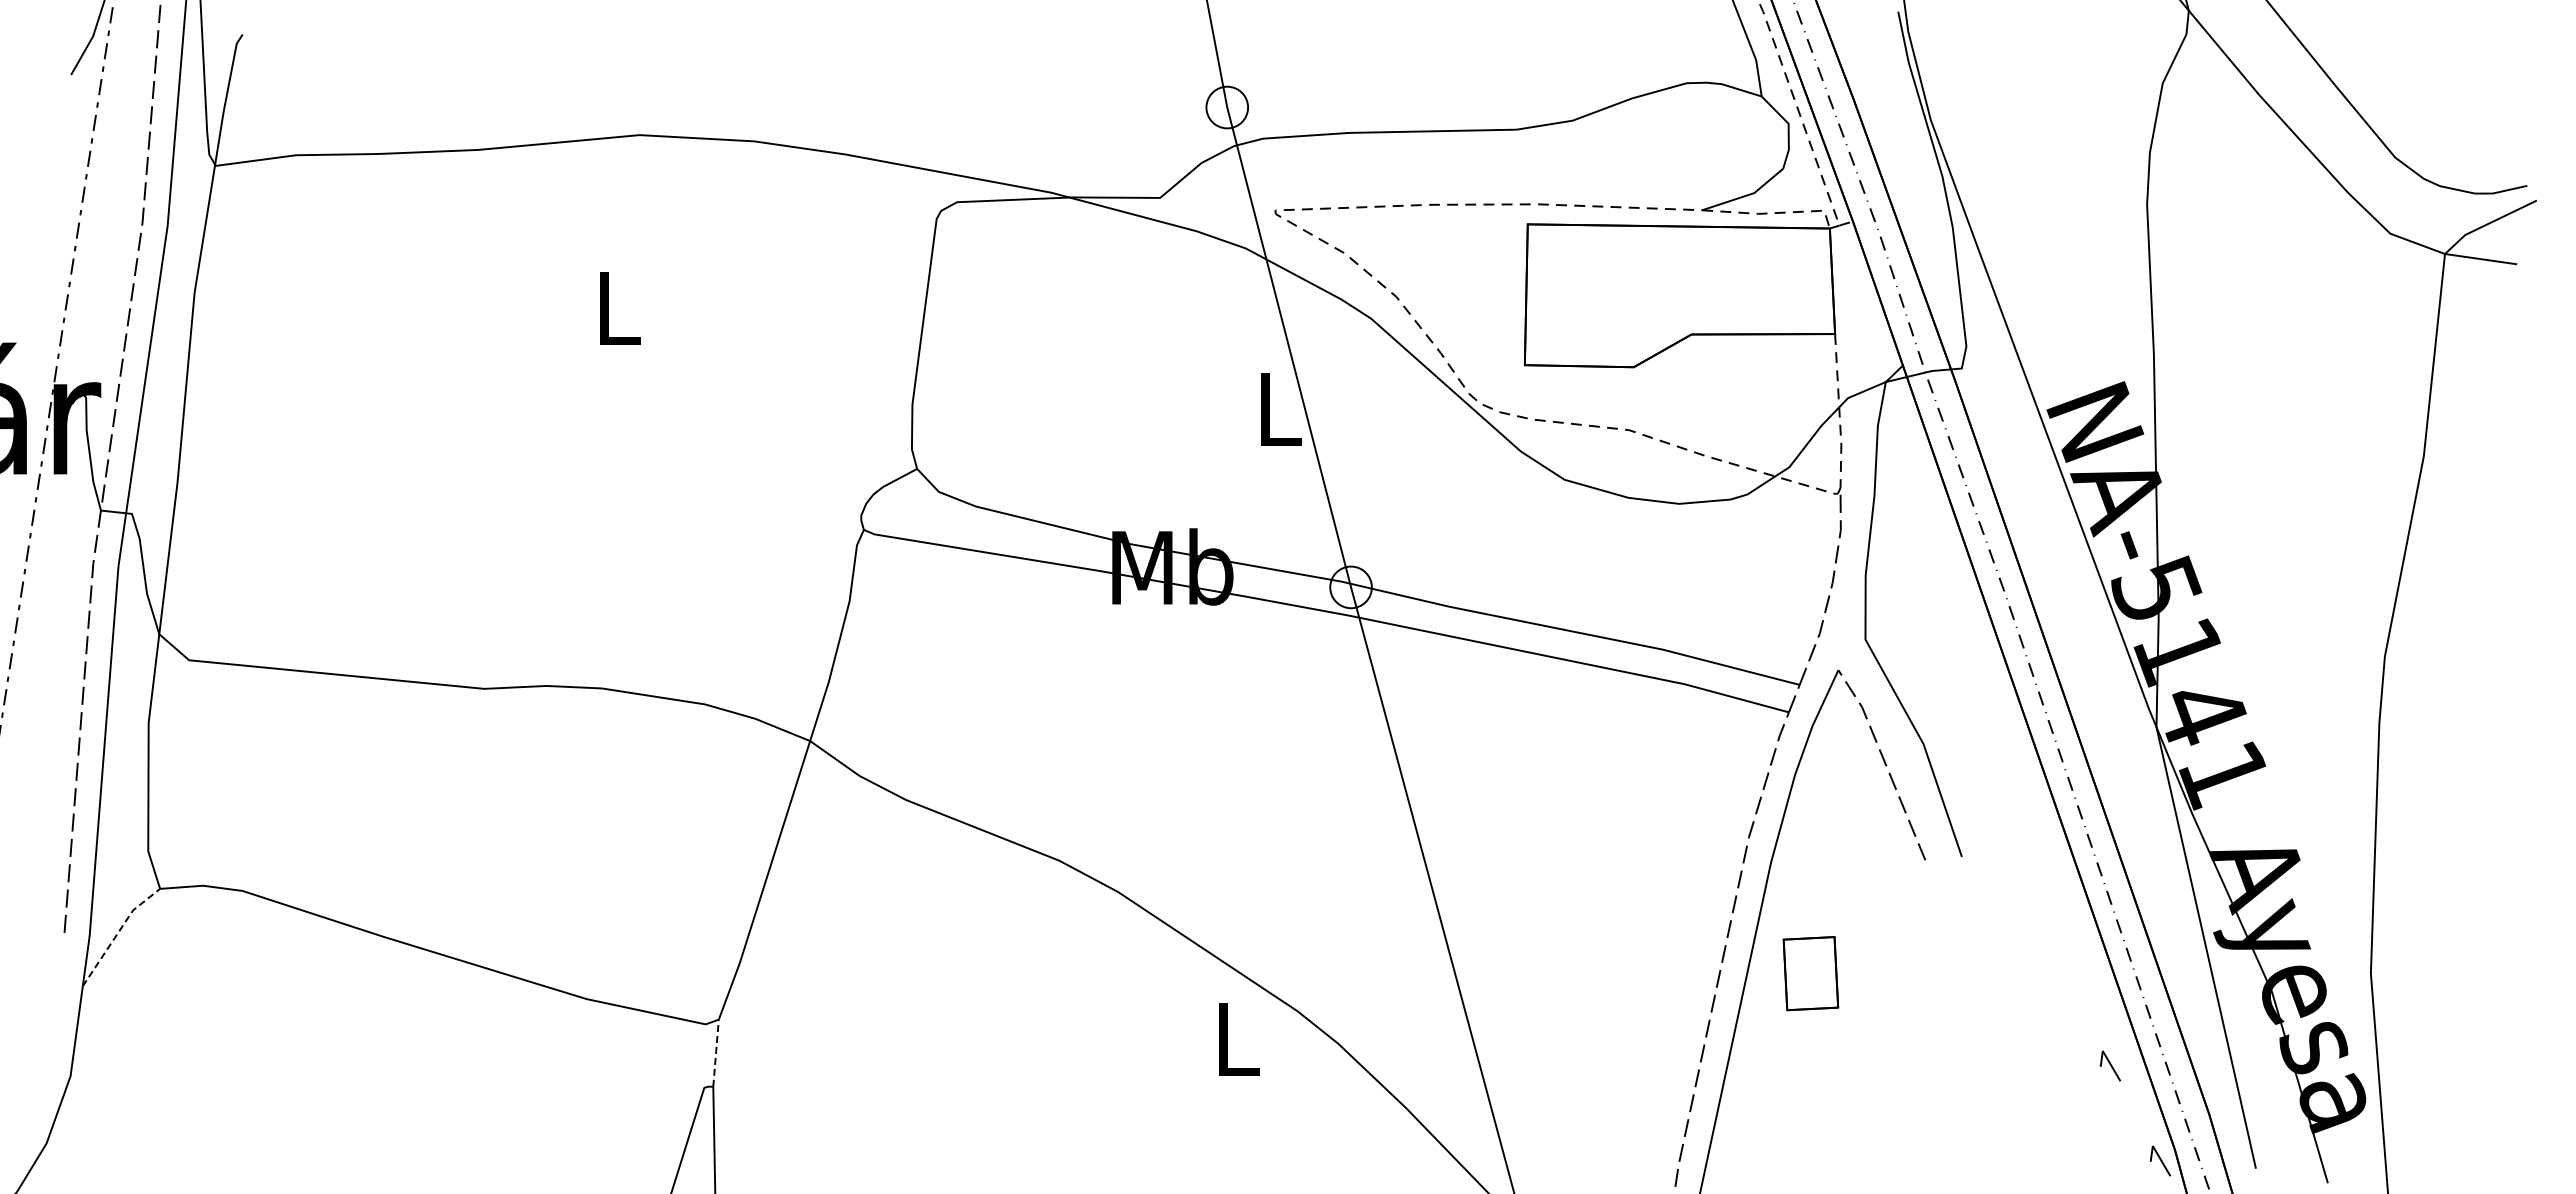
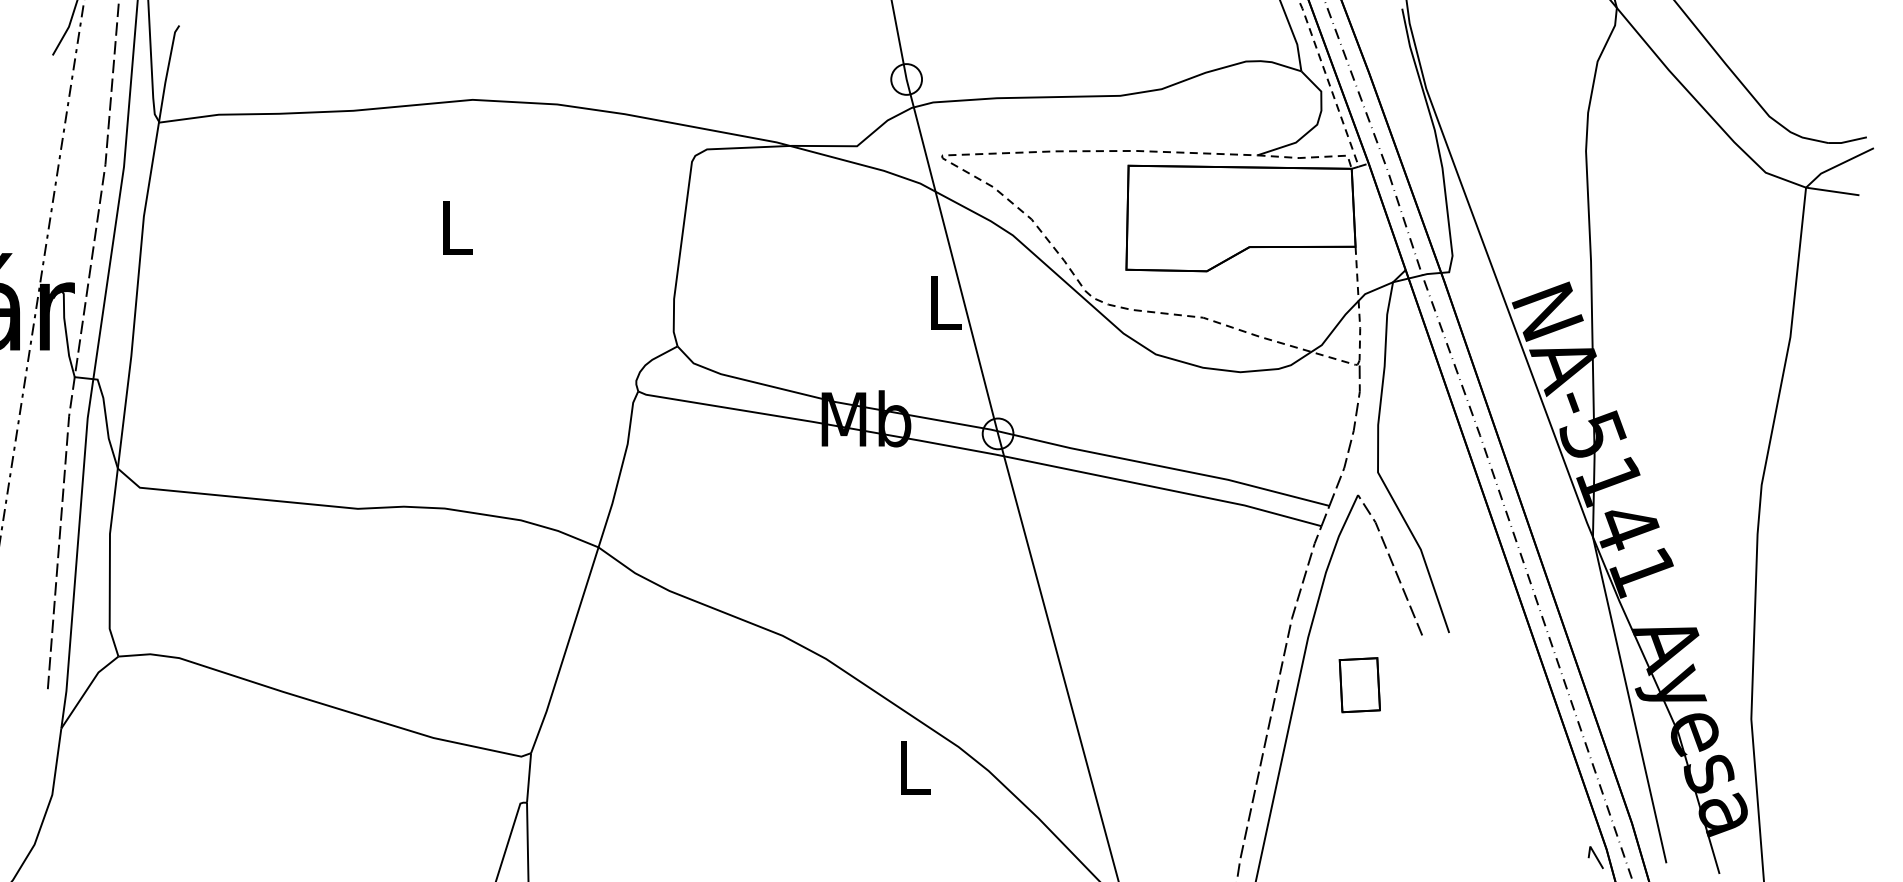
line: (117, 933) -> (86, 689), dashed -> solid
part: (1810, 973) -> (1359, 685), moved
line: (716, 1053) -> (529, 778), dashed -> solid
line: (2110, 1065) -> (1558, 787), removed

